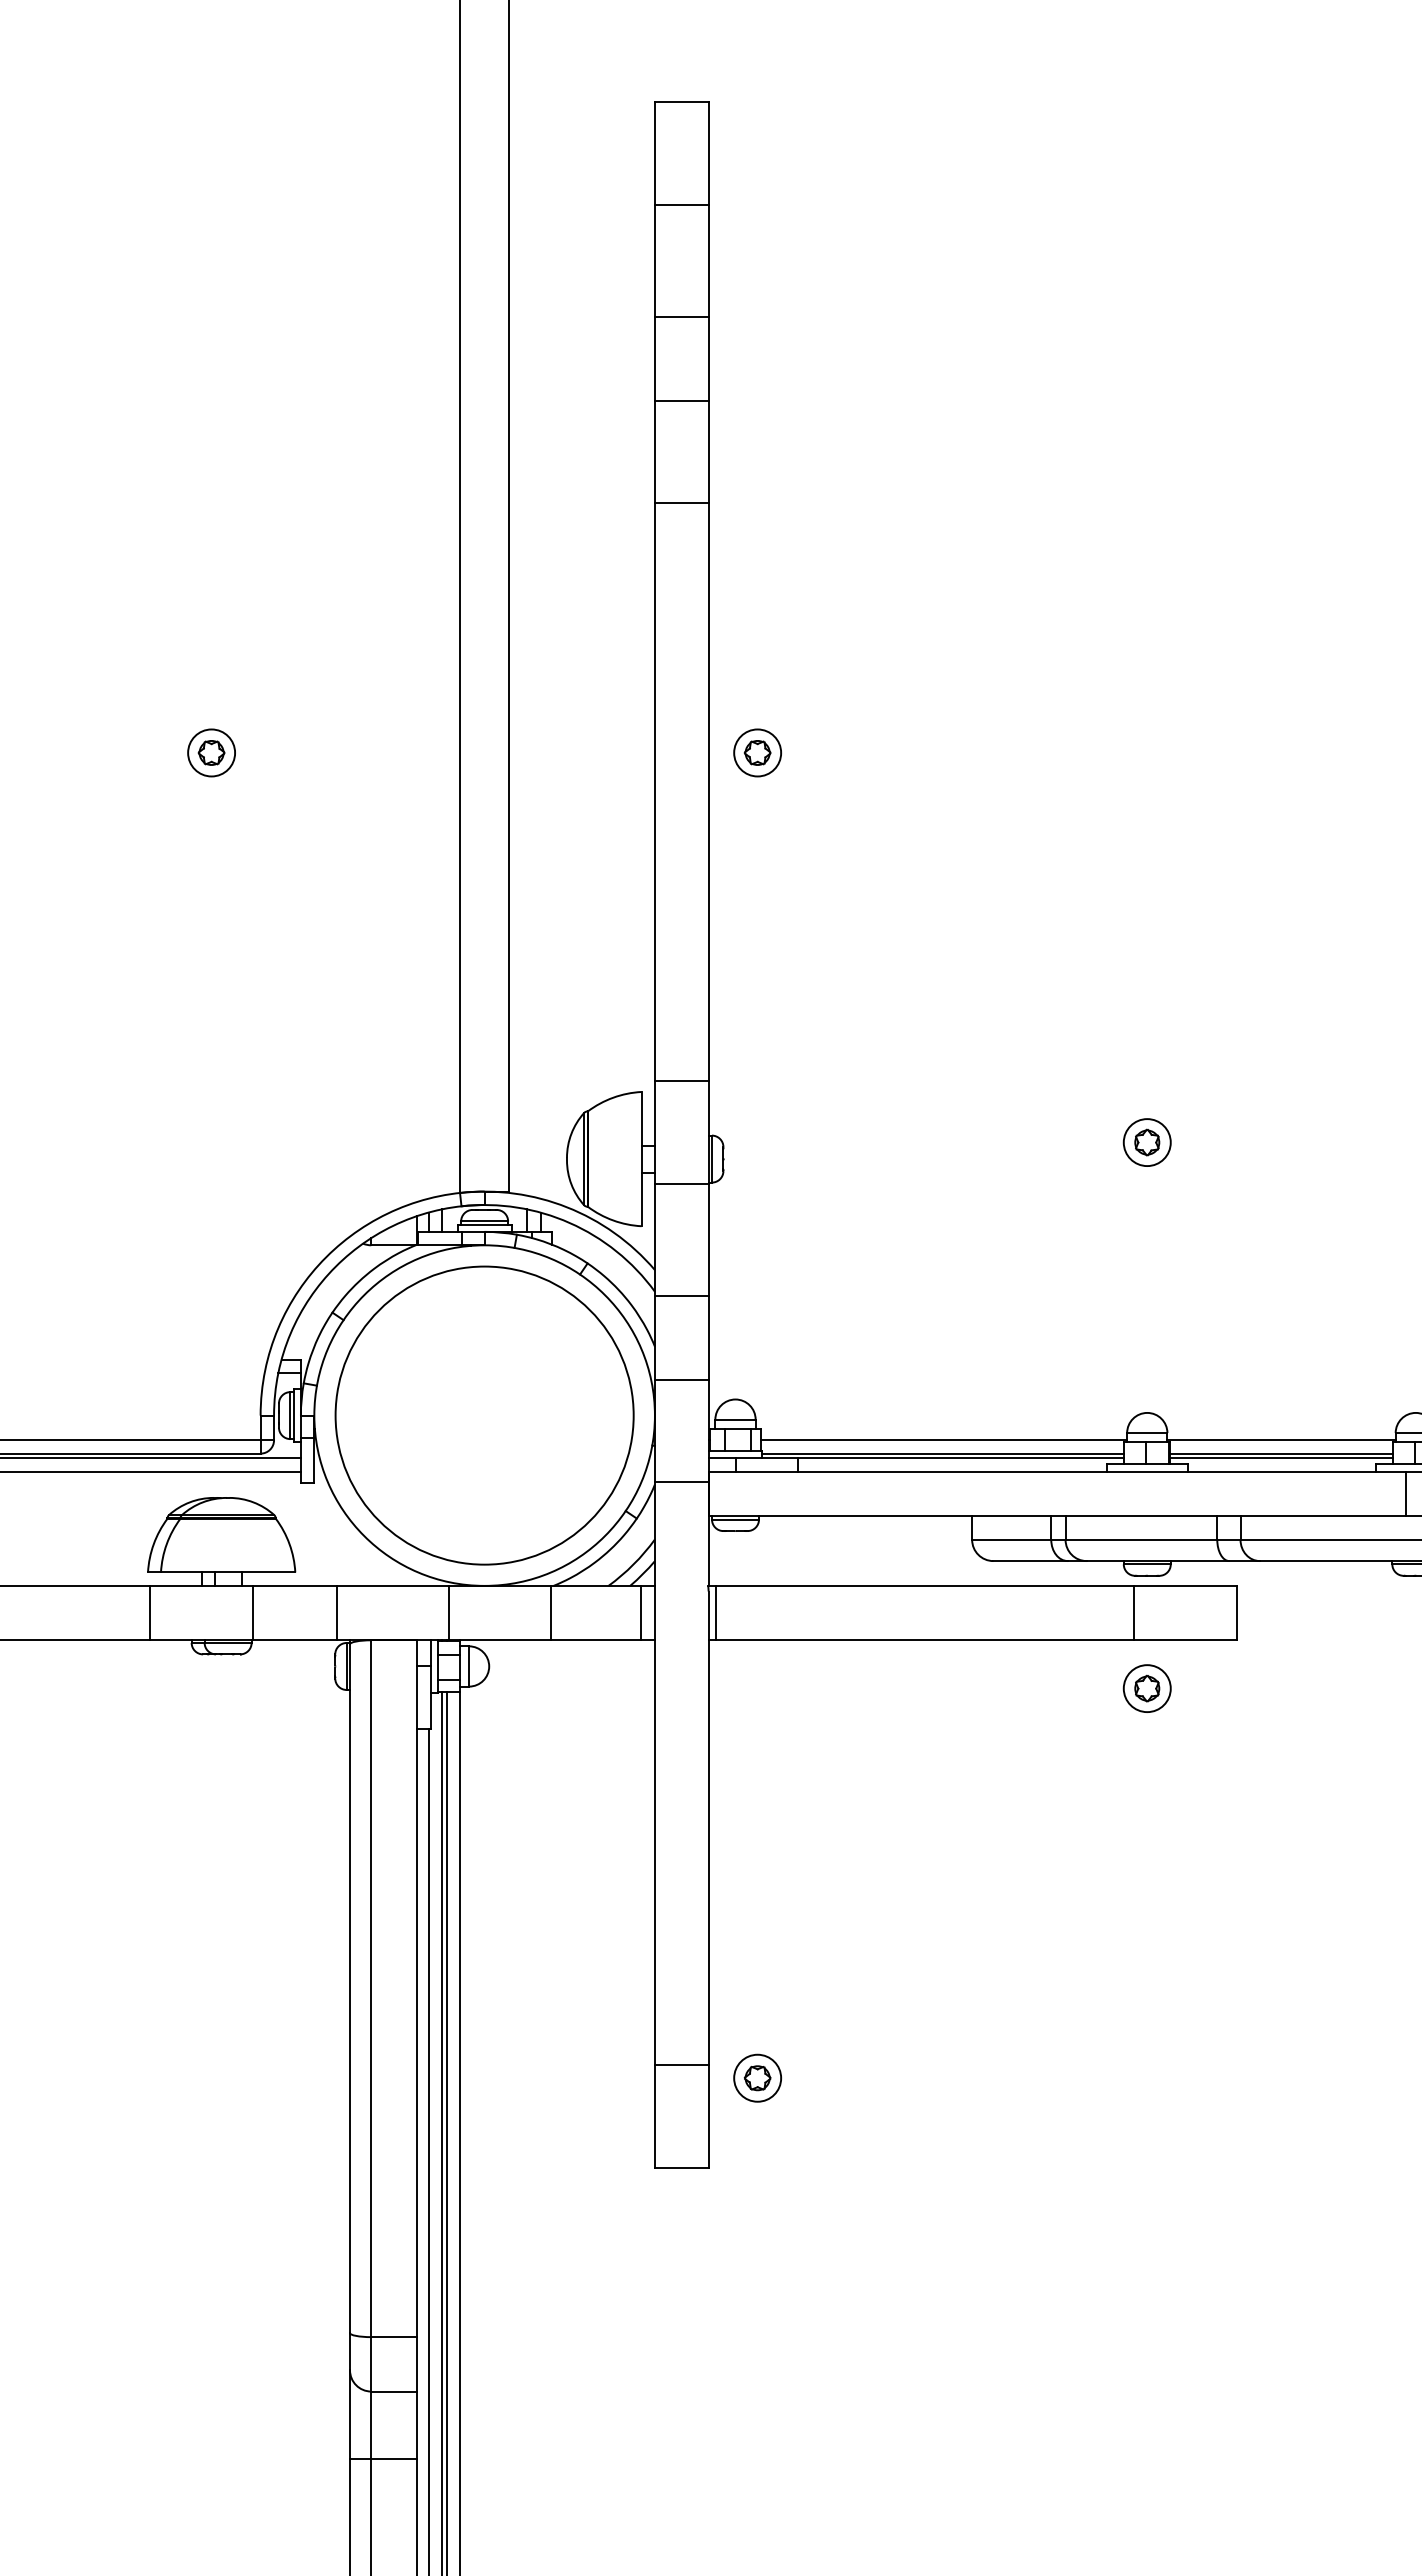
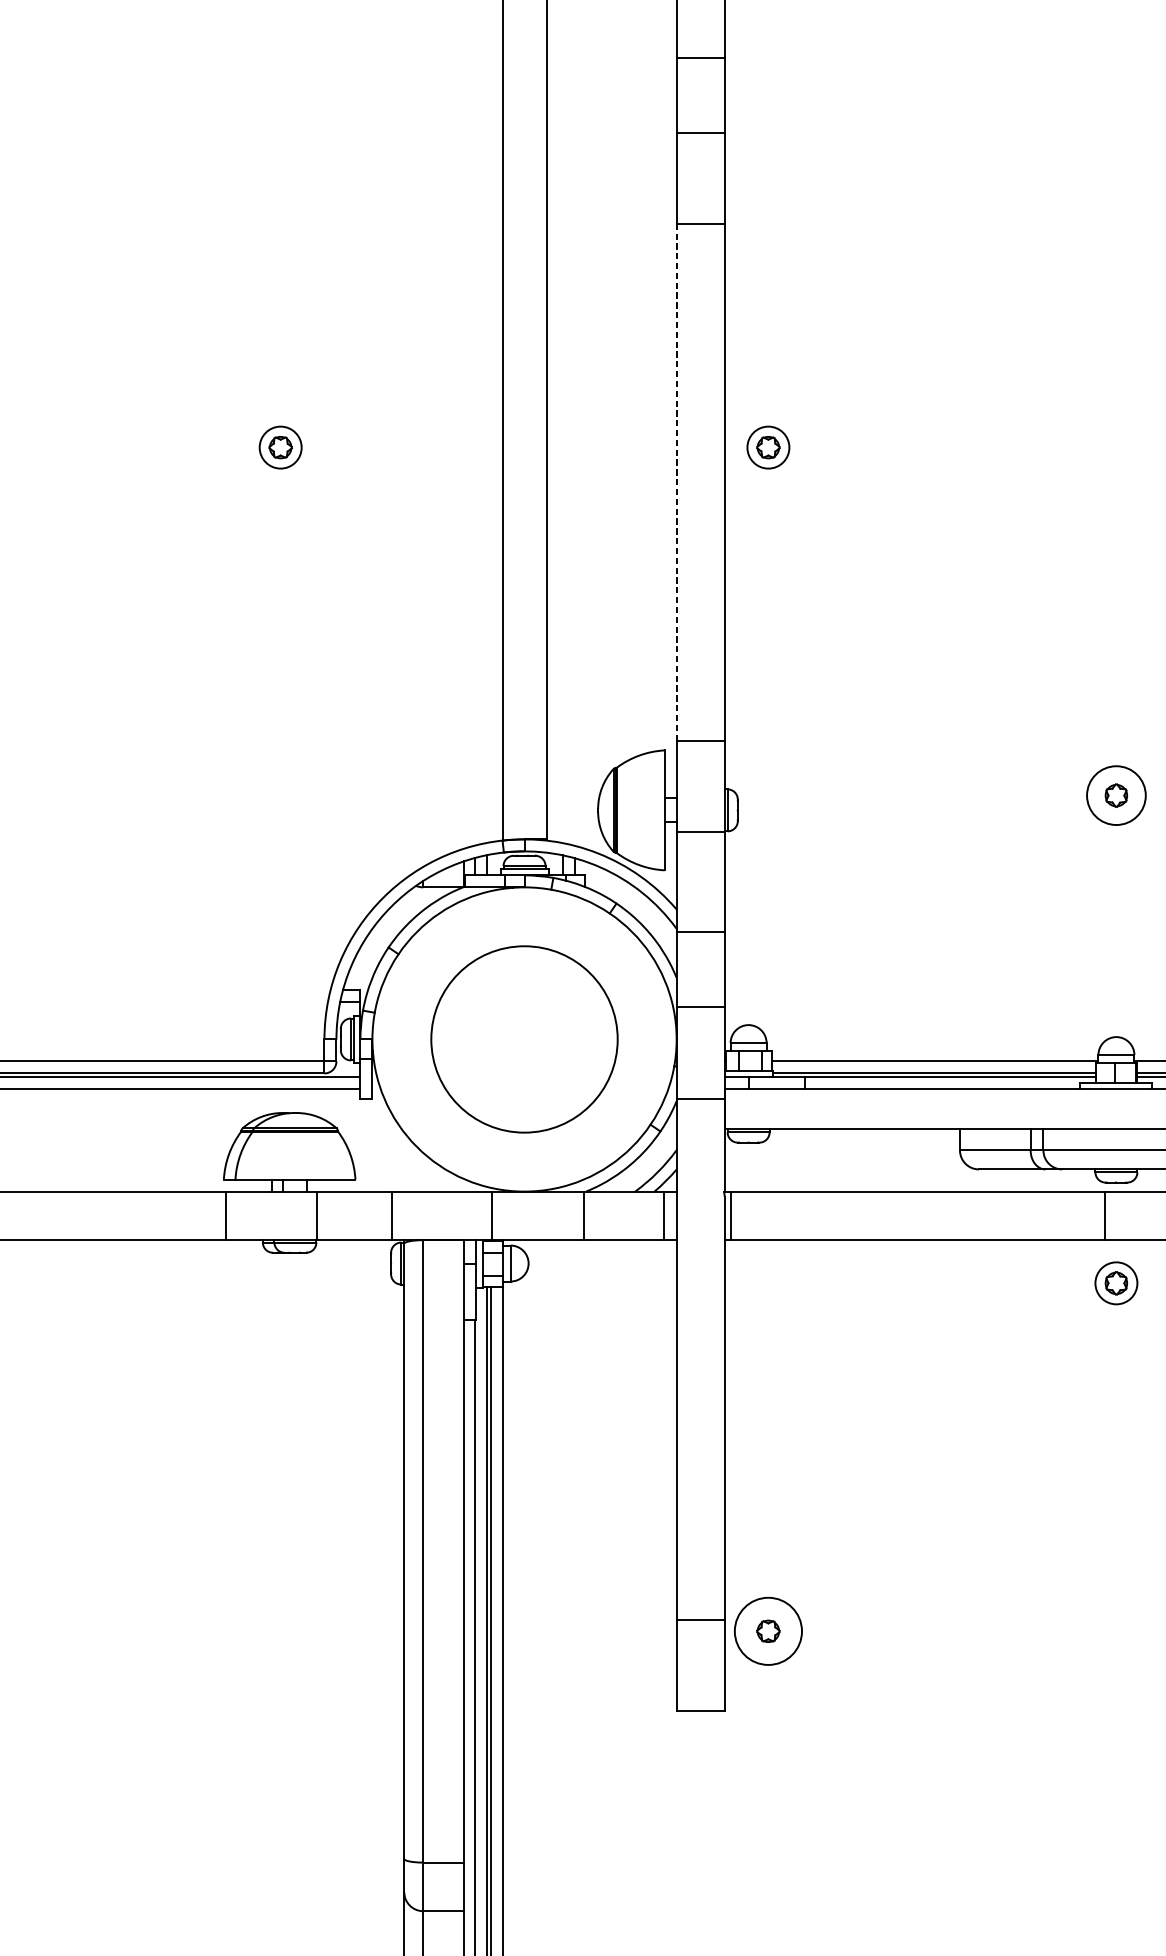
line: (654, 791) -> (676, 482), solid -> dashed
circle: (1146, 1142) -> (1115, 795), size x1.4
circle: (484, 1415) -> (524, 1039), size x0.7
circle: (757, 2077) -> (768, 1630), size x1.6

